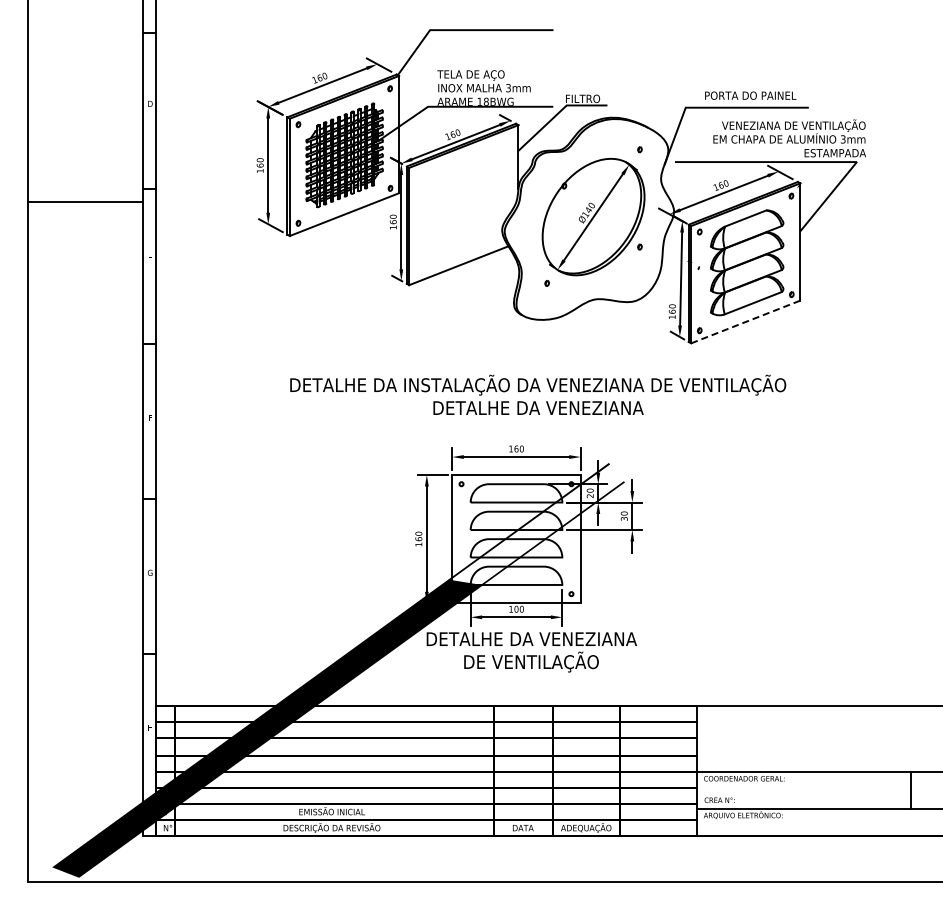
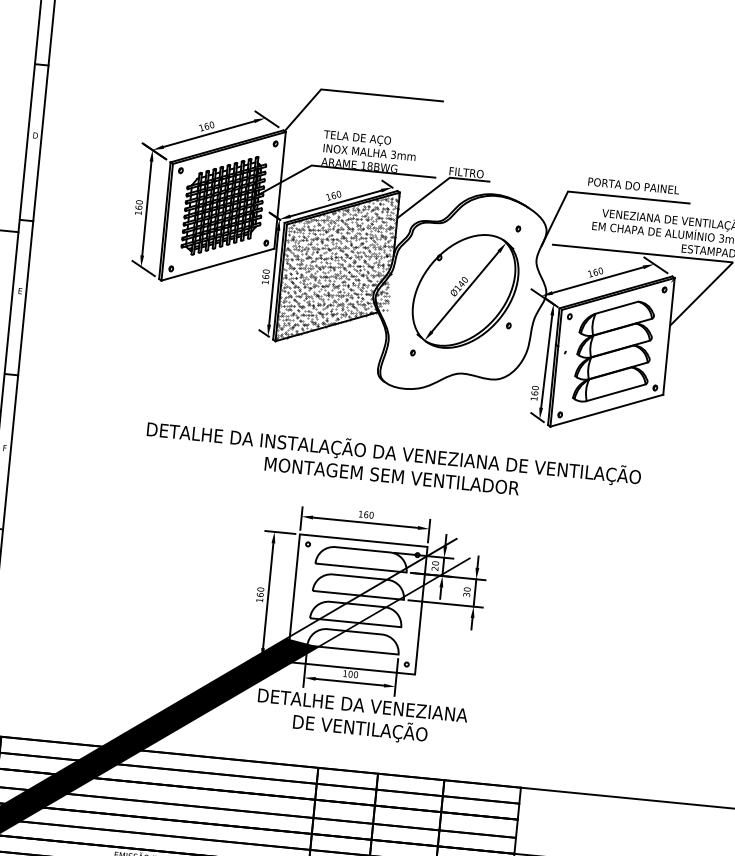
hatch: (463, 205) -> (337, 267), added
line: (745, 321) -> (606, 410), dashed -> solid
text: (537, 408) -> (391, 476), DETALHE DA VENEZIANA -> MONTAGEM SEM VENTILADOR

